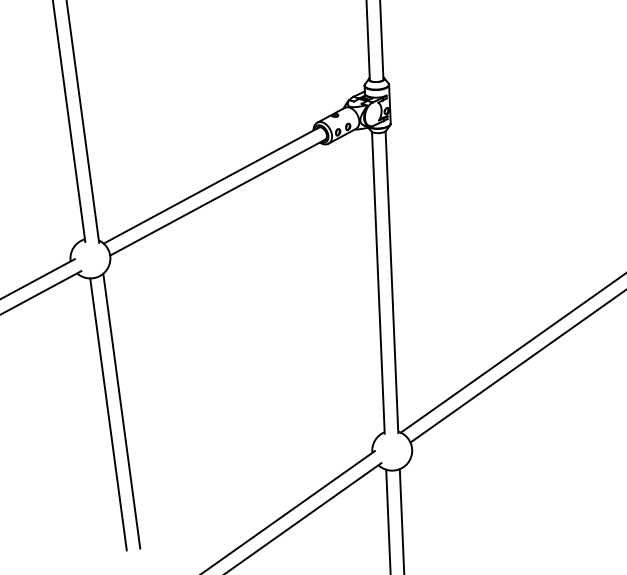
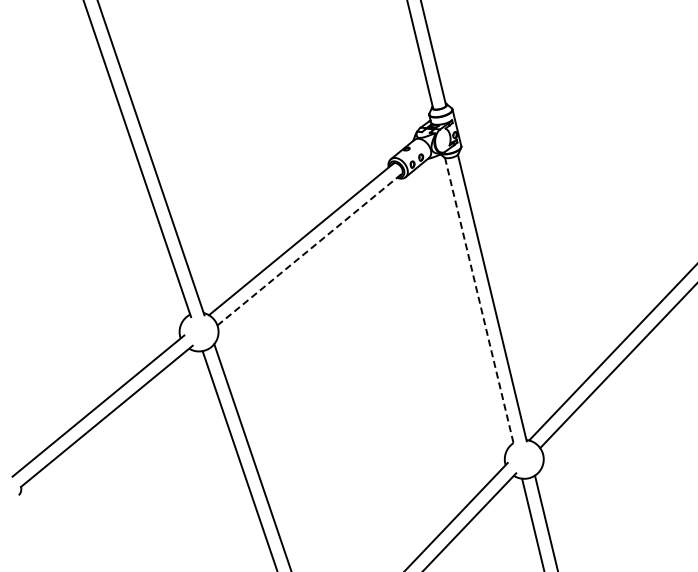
line: (217, 197) -> (309, 249), solid -> dashed
line: (378, 283) -> (479, 301), solid -> dashed

